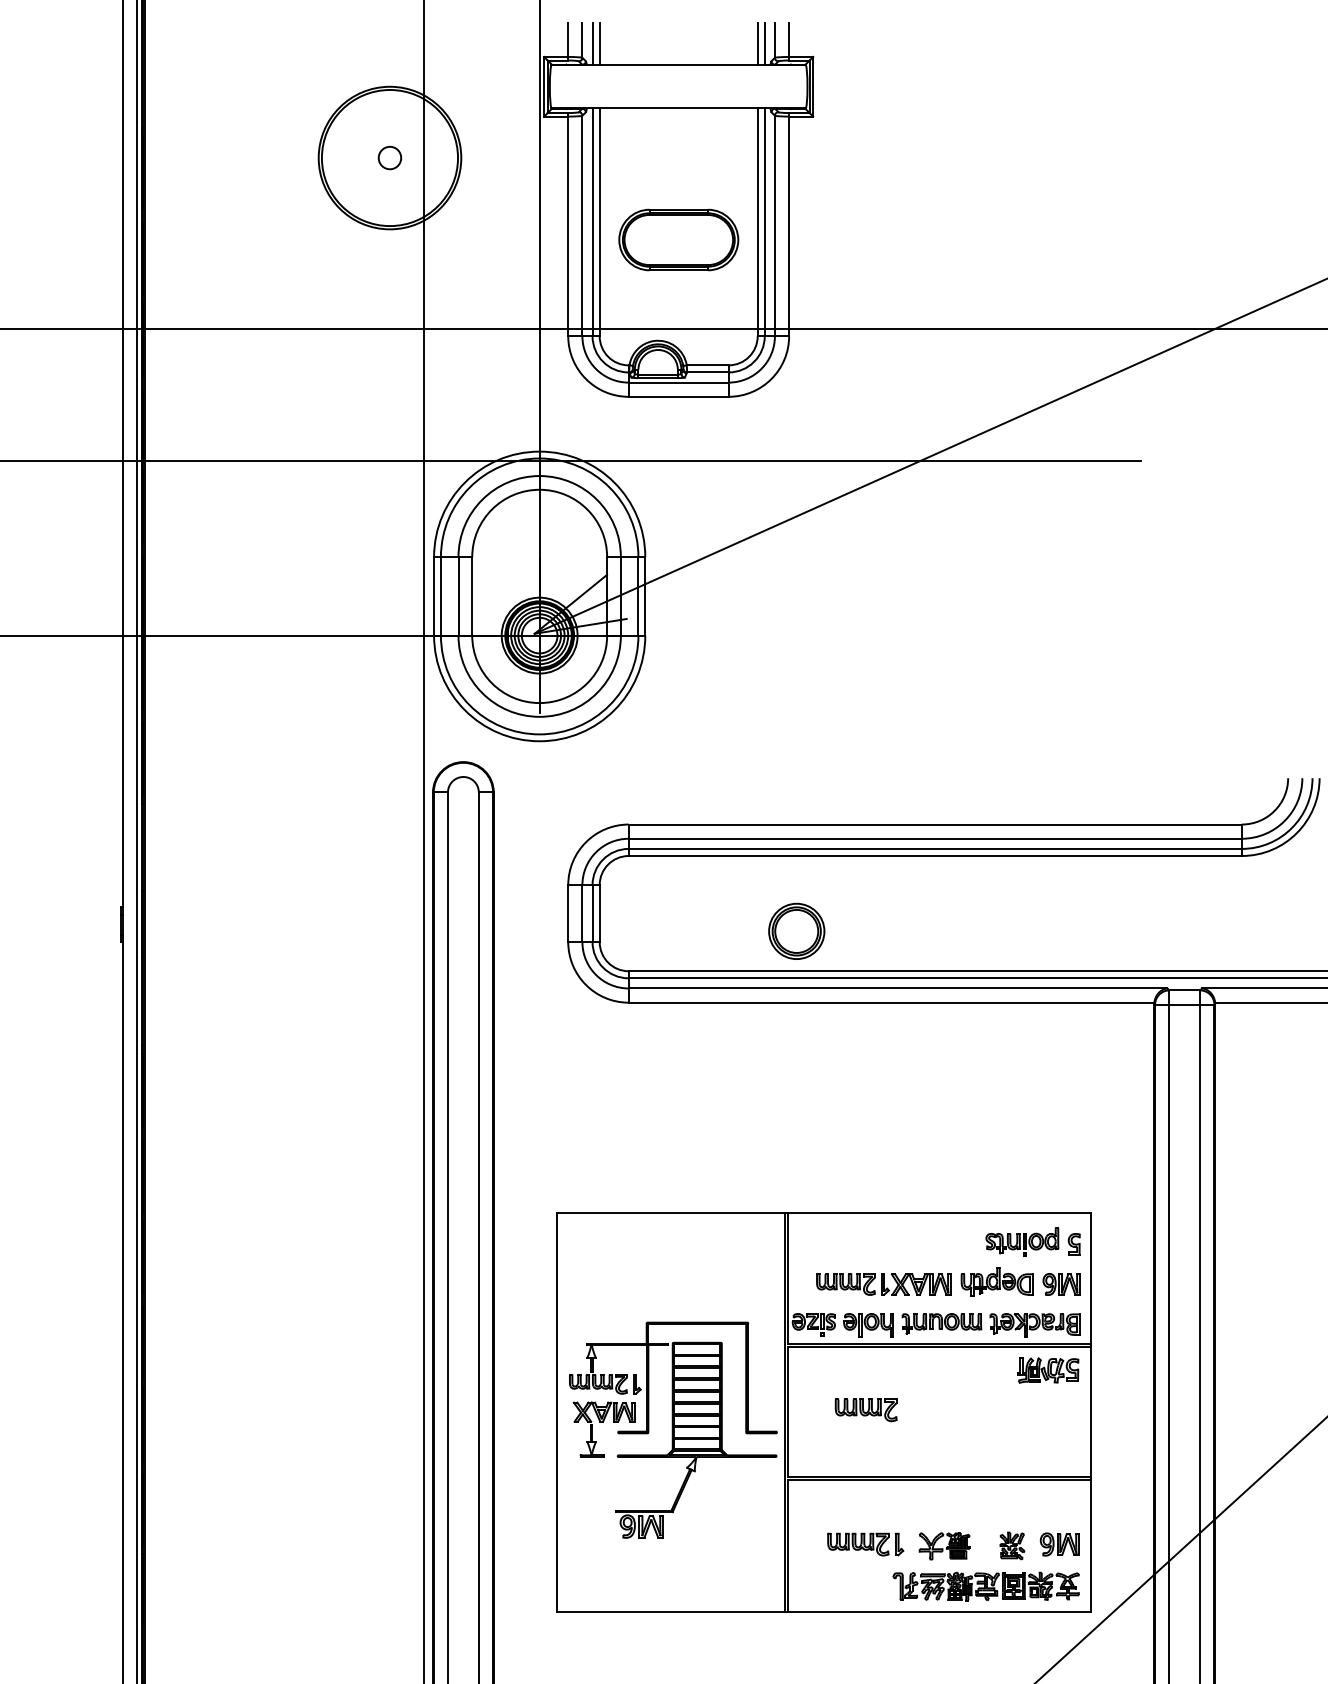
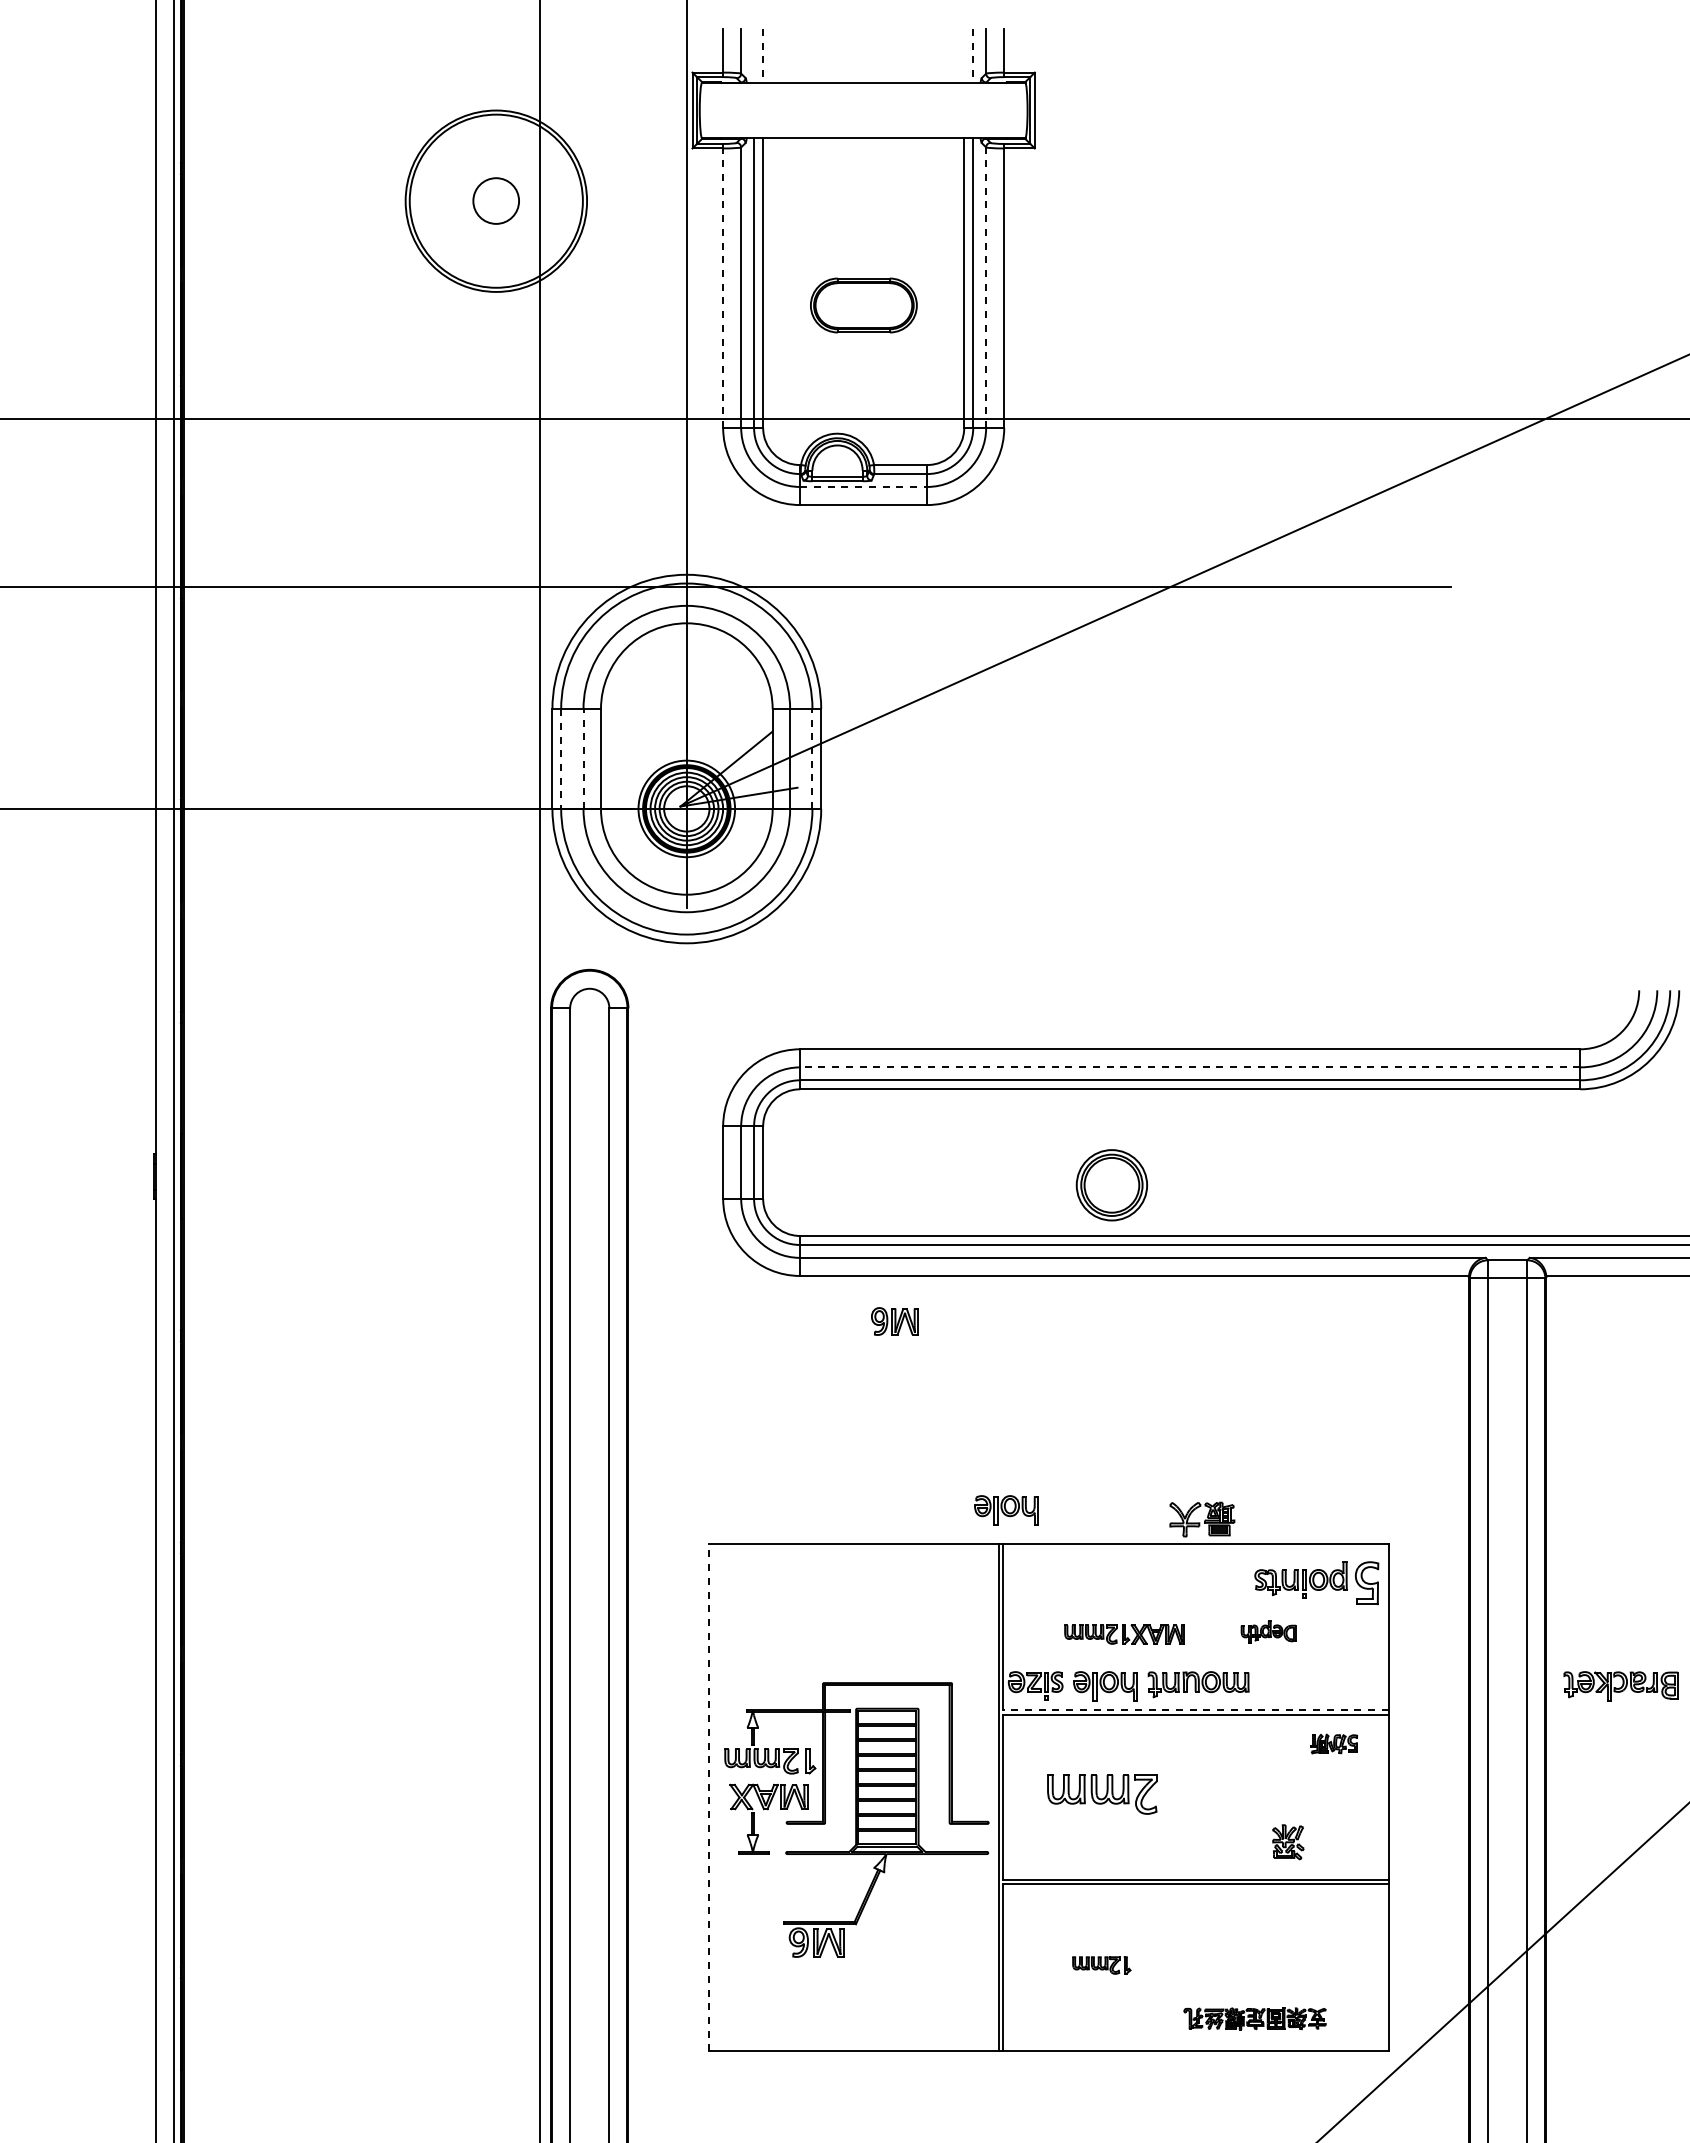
line: (592, 43) -> (754, 55), removed
line: (757, 43) -> (964, 55), removed
line: (599, 44) -> (763, 56), solid -> dashed
line: (764, 44) -> (973, 56), solid -> dashed
part: (390, 158) -> (496, 201), size x1.6
line: (775, 225) -> (986, 287), solid -> dashed
line: (568, 226) -> (723, 288), solid -> dashed
part: (678, 240) -> (863, 305), size x0.7
line: (678, 382) -> (863, 486), solid -> dashed
line: (441, 596) -> (561, 759), solid -> dashed
line: (458, 596) -> (583, 759), solid -> dashed
line: (638, 596) -> (812, 759), solid -> dashed
line: (934, 838) -> (1189, 1067), solid -> dashed
part: (796, 931) -> (1111, 1185), moved
part: (790, 1187) -> (1006, 1510), added
part: (1073, 1244) -> (1366, 1583), size x1.6
part: (996, 1282) -> (1268, 1631), size x0.6
part: (883, 1284) -> (1124, 1634), size x0.7
part: (1061, 1284) -> (894, 1321), moved
part: (1034, 1325) -> (1620, 1686), moved
line: (939, 1344) -> (1195, 1710), solid -> dashed
part: (1048, 1370) -> (1334, 1743), size x0.6
part: (866, 1410) -> (1102, 1794), size x1.4
line: (556, 1412) -> (708, 1797), solid -> dashed
part: (865, 1544) -> (1101, 1965), size x0.6
part: (1059, 1544) -> (1348, 1965), removed
part: (944, 1546) -> (1202, 1519), moved
part: (1012, 1546) -> (1288, 1842), moved
part: (985, 1586) -> (1254, 2018), size x0.6

